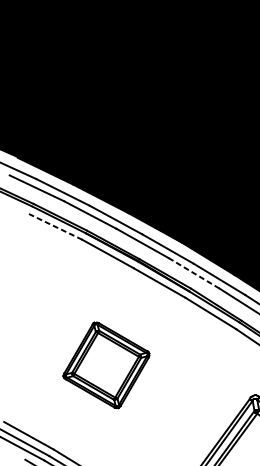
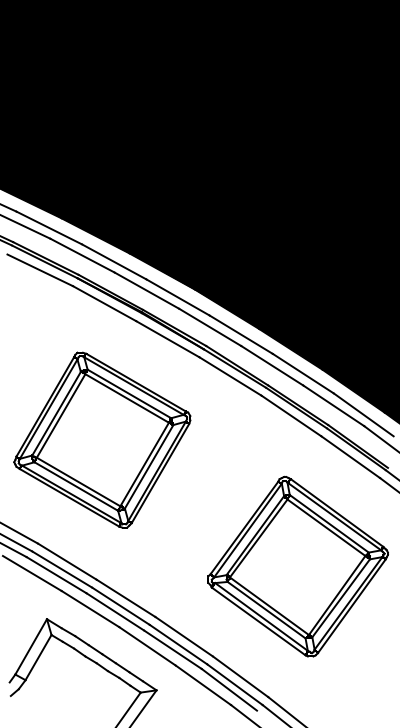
line: (55, 227) -> (39, 270), dashed -> solid
line: (193, 273) -> (209, 327), dashed -> solid
part: (106, 364) -> (102, 439), size x1.67

